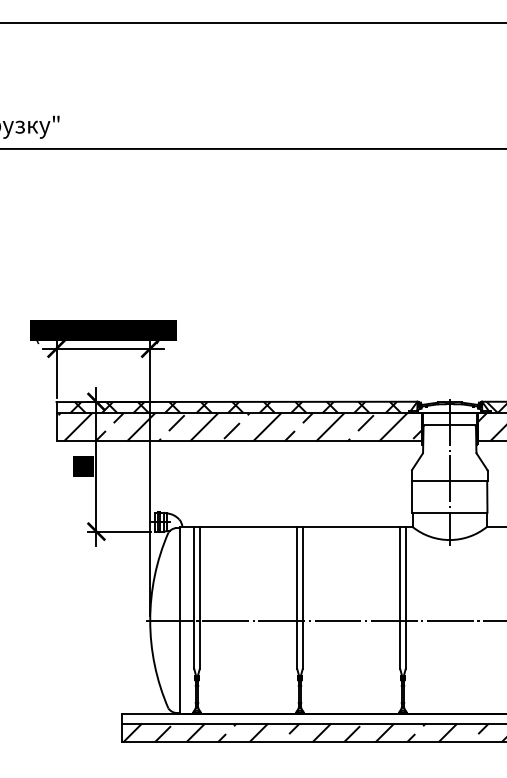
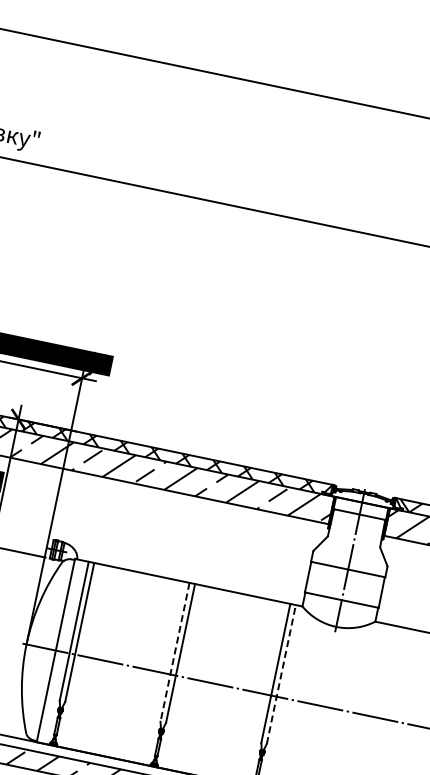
line: (297, 597) -> (175, 652), solid -> dashed
line: (405, 597) -> (281, 674), solid -> dashed

